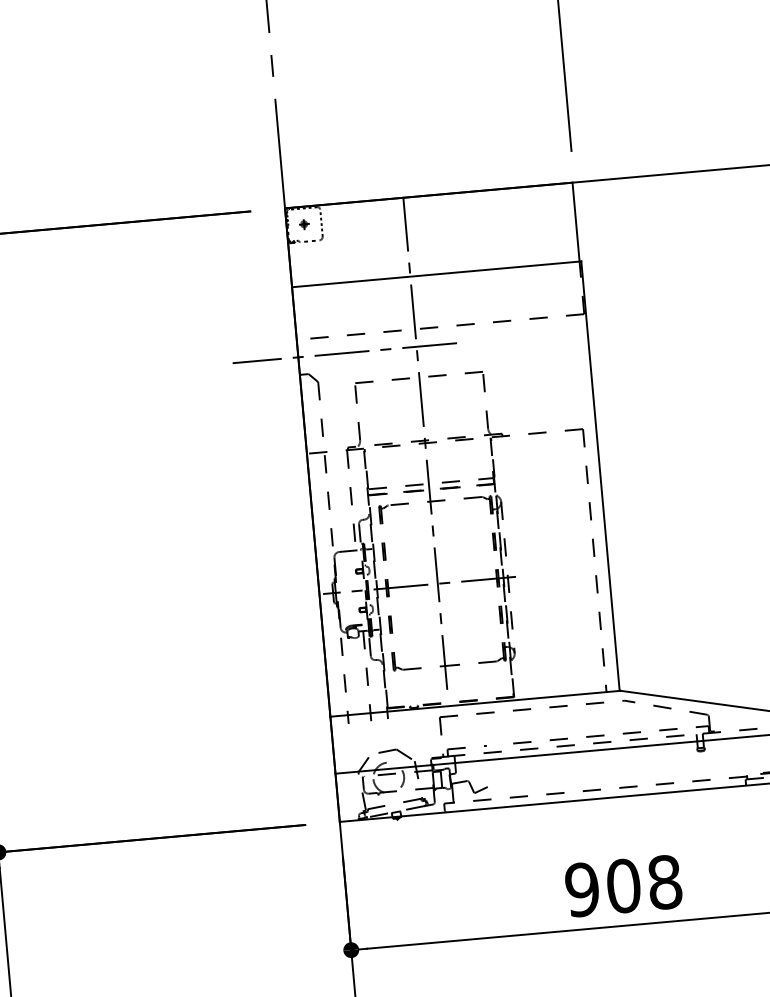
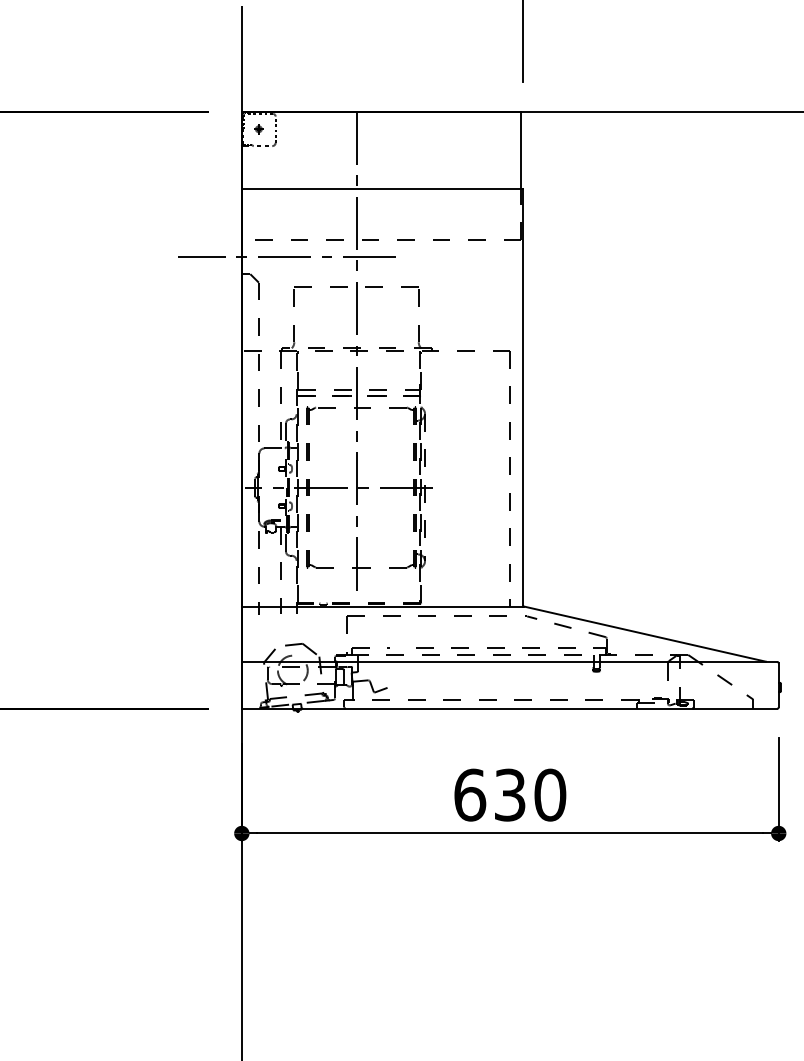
text: (624, 885) -> (510, 794), 908 -> 630

